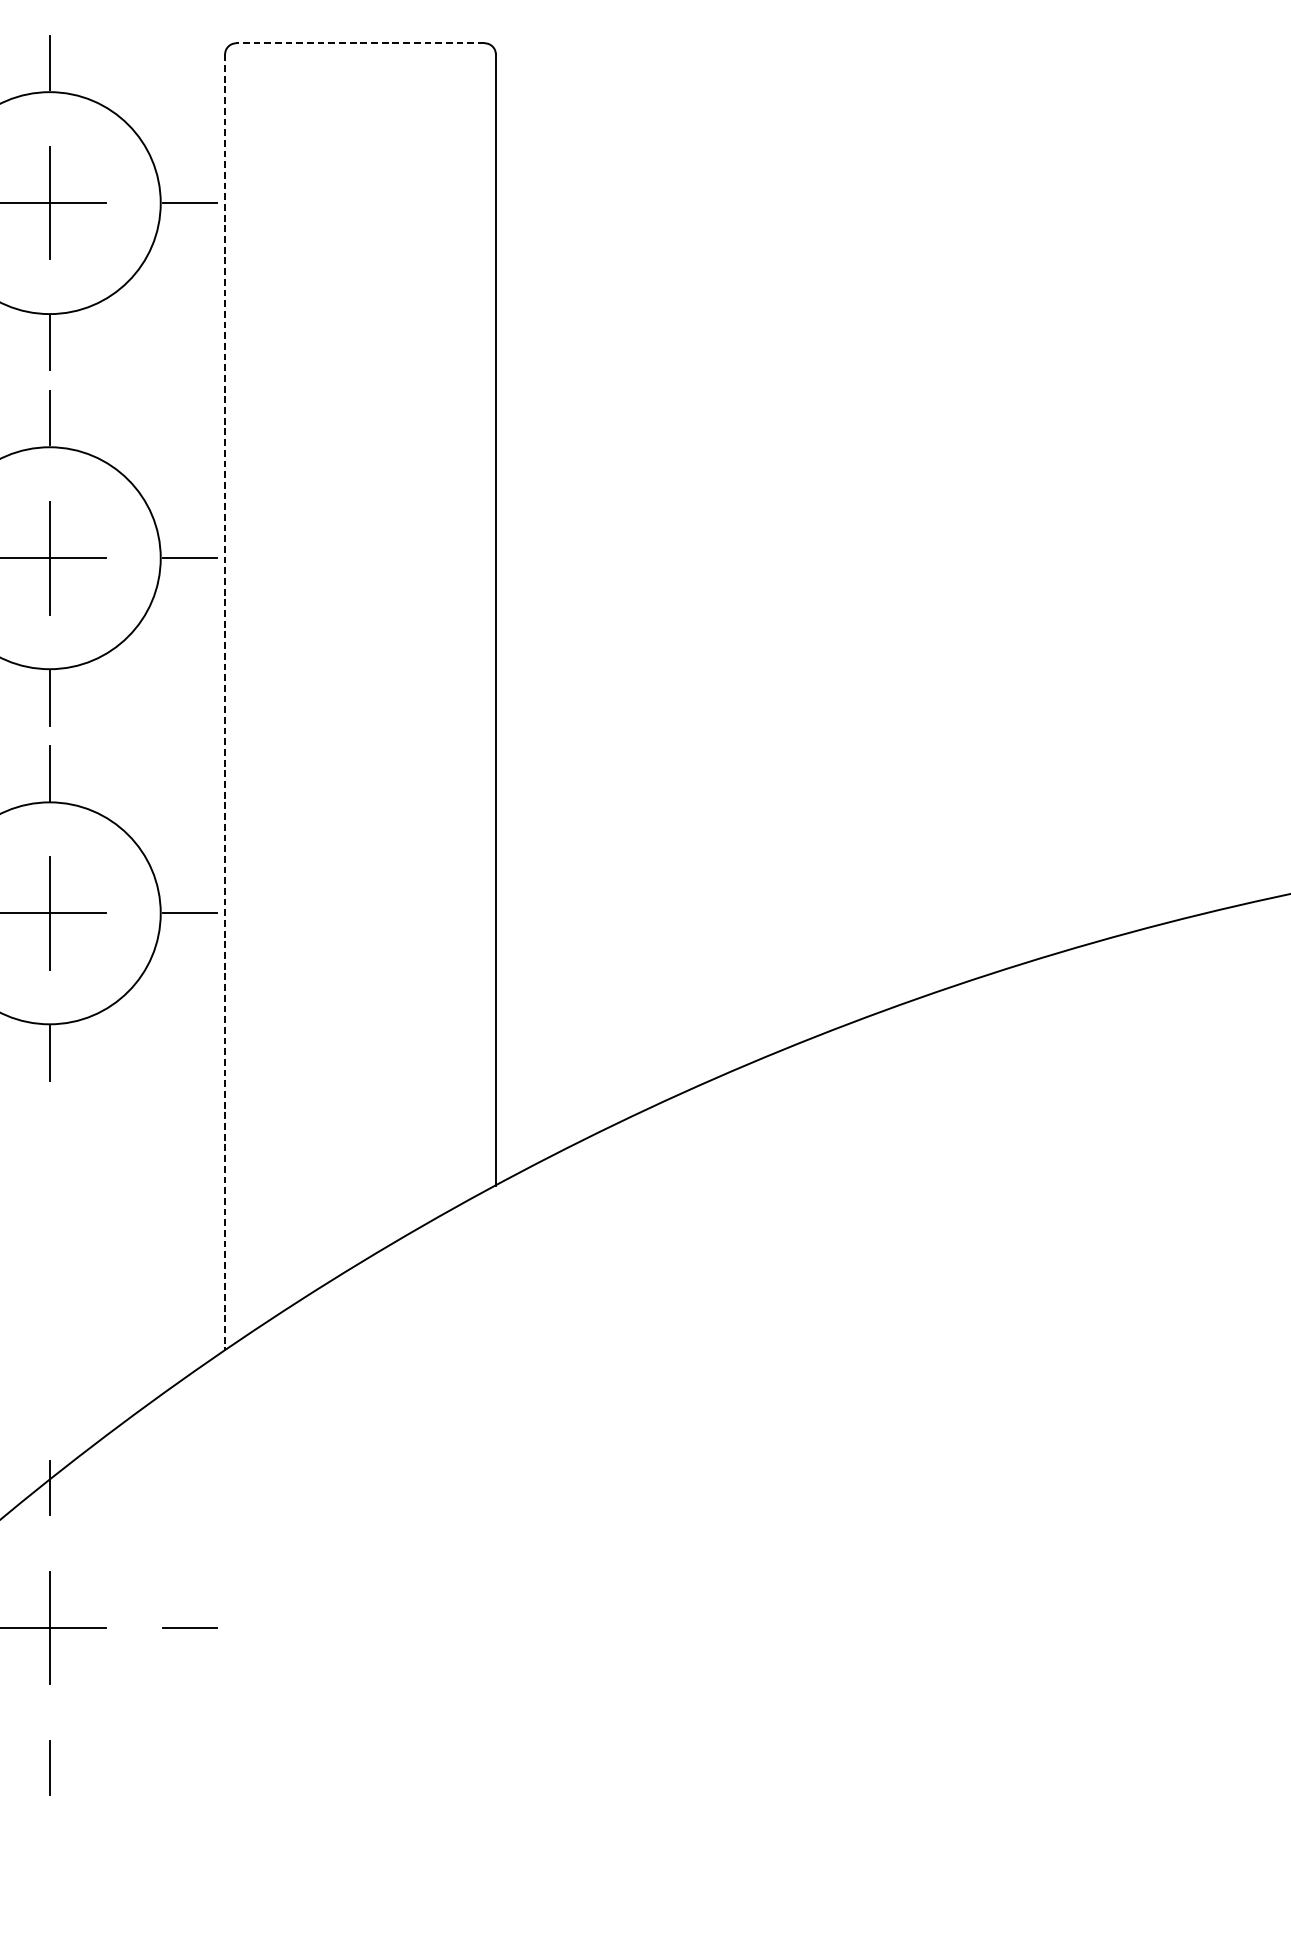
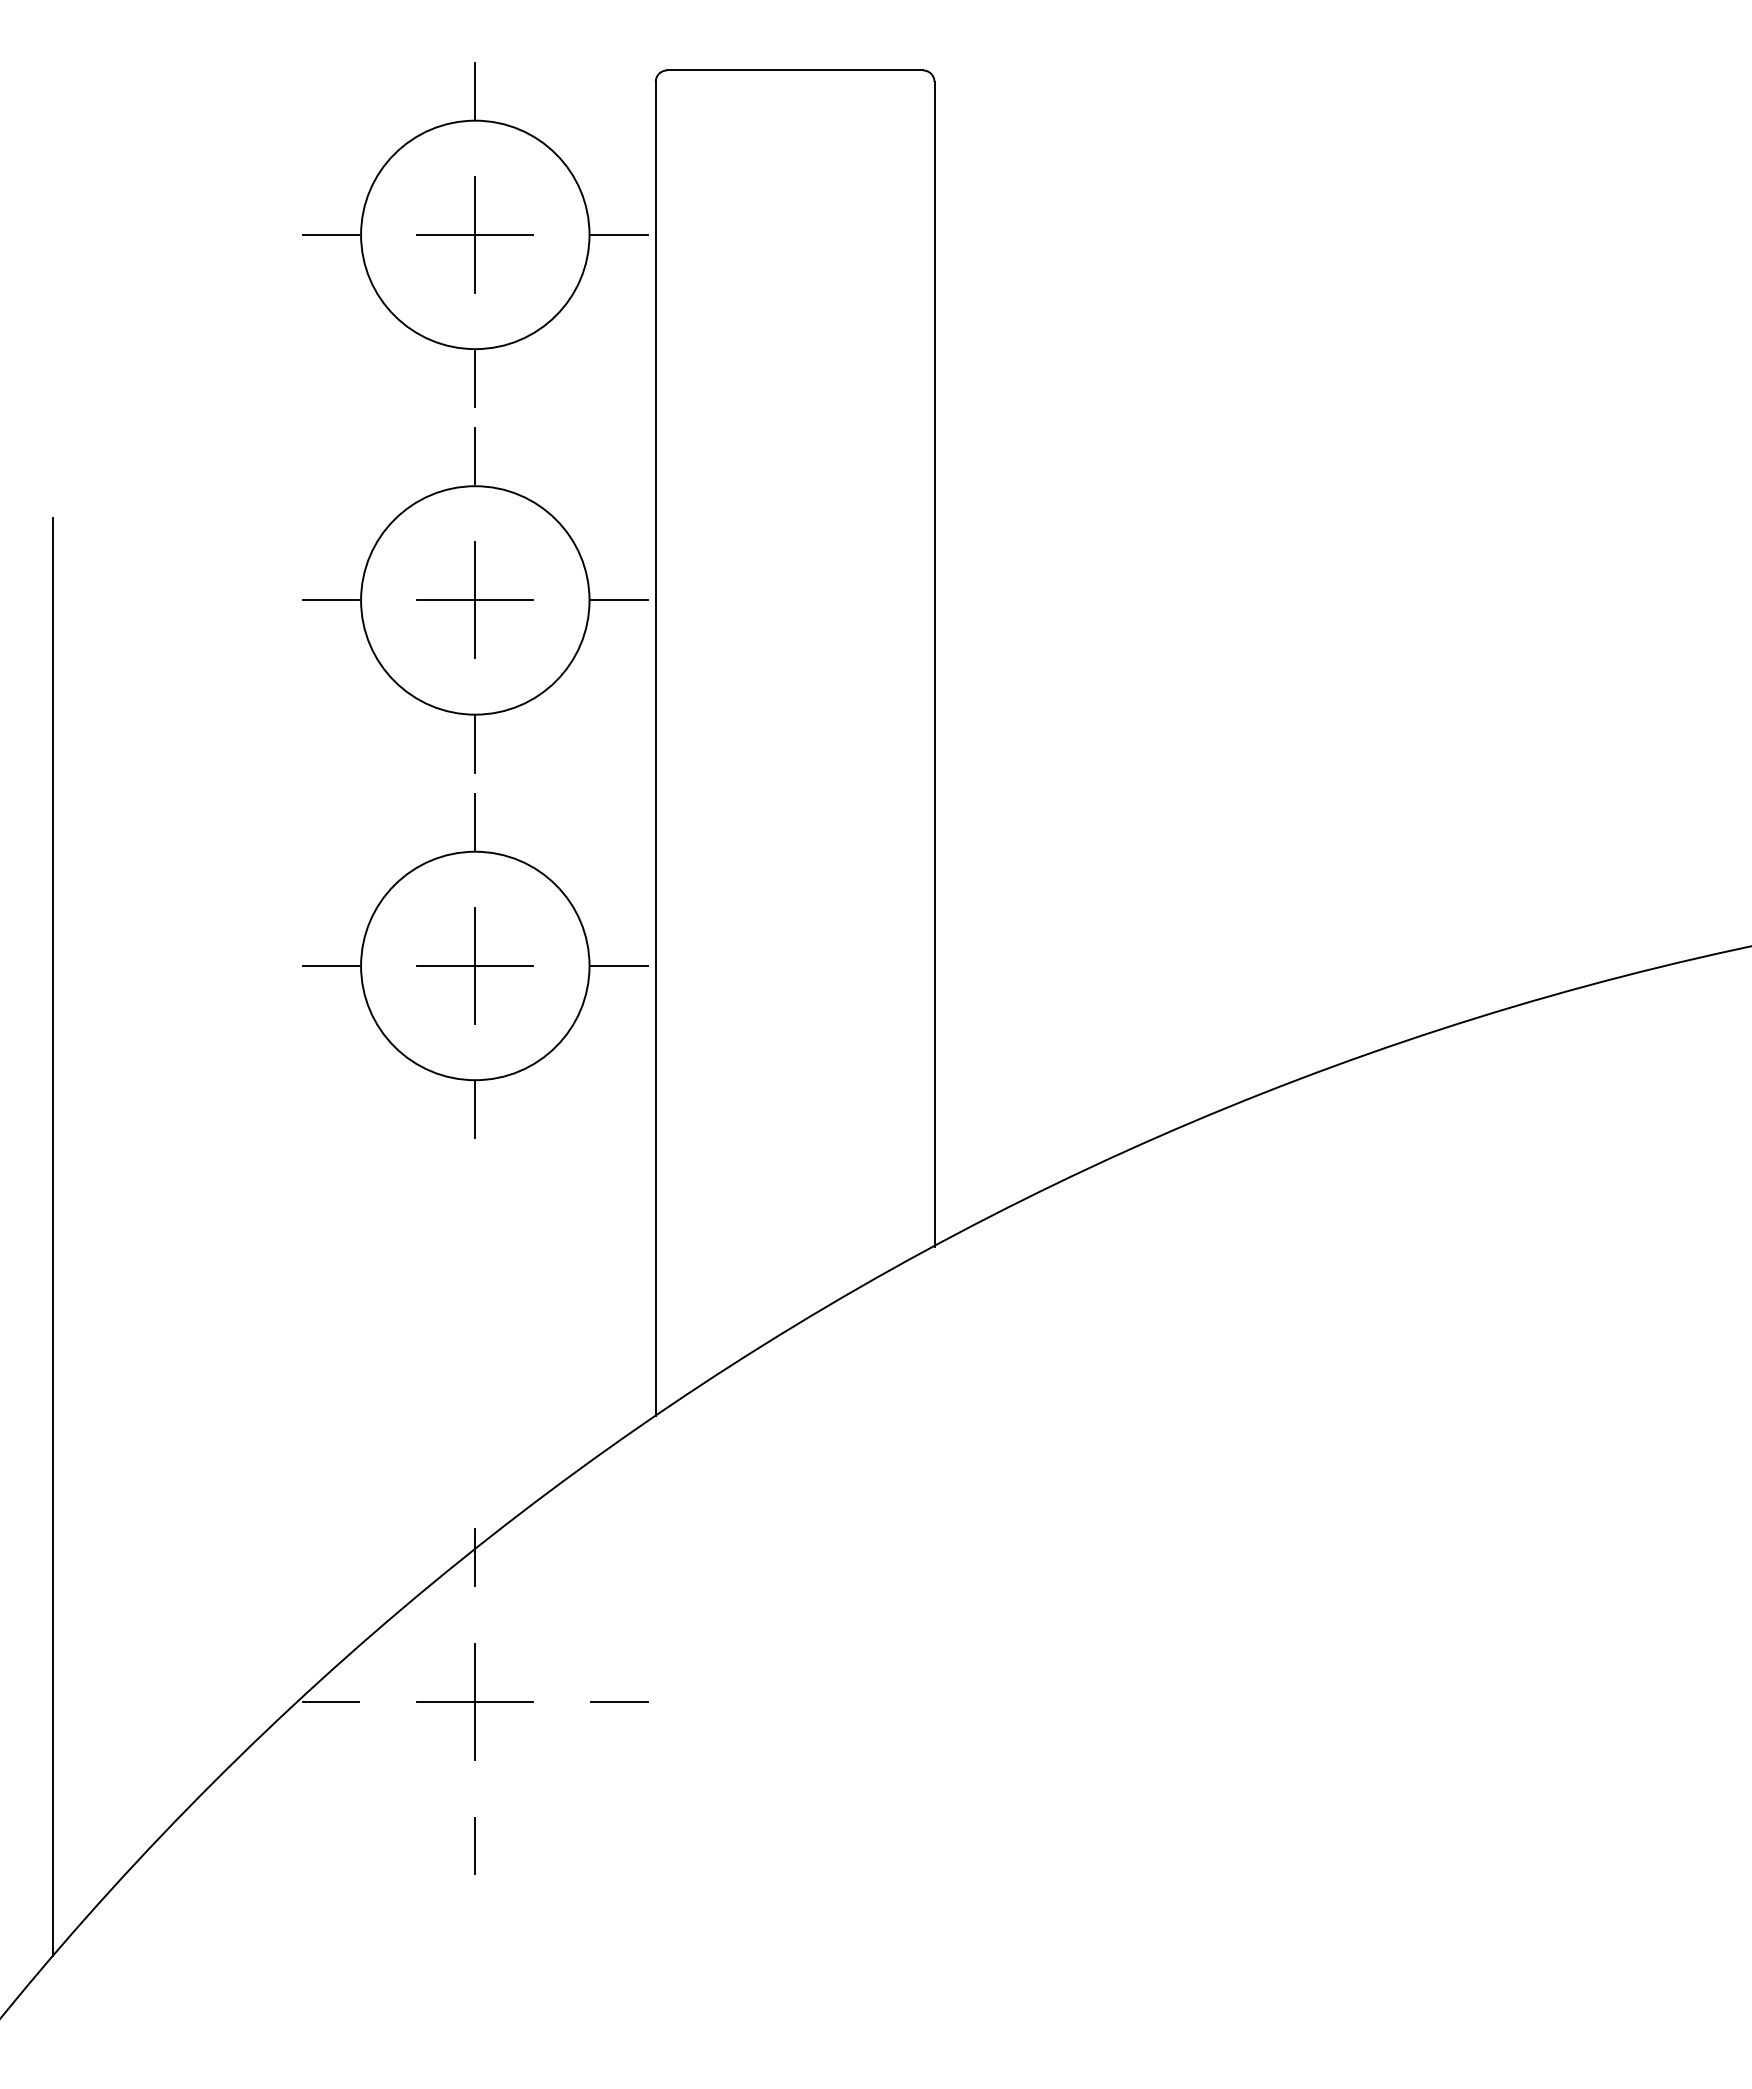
line: (360, 43) -> (795, 70), dashed -> solid
line: (224, 702) -> (655, 748), dashed -> solid

